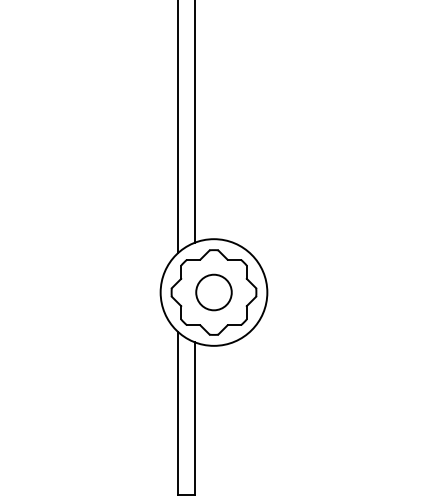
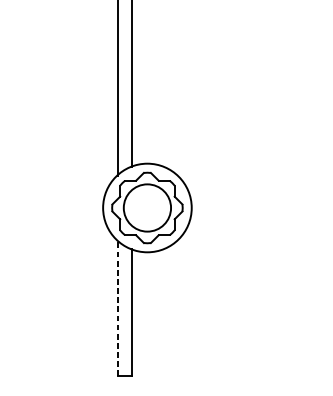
circle: (213, 292) -> (147, 207), size x1.6
line: (178, 413) -> (117, 308), solid -> dashed

